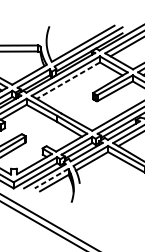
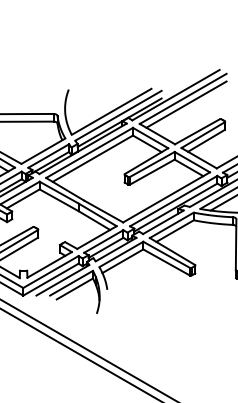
line: (68, 80) -> (92, 158), dashed -> solid
line: (51, 178) -> (71, 283), dashed -> solid

